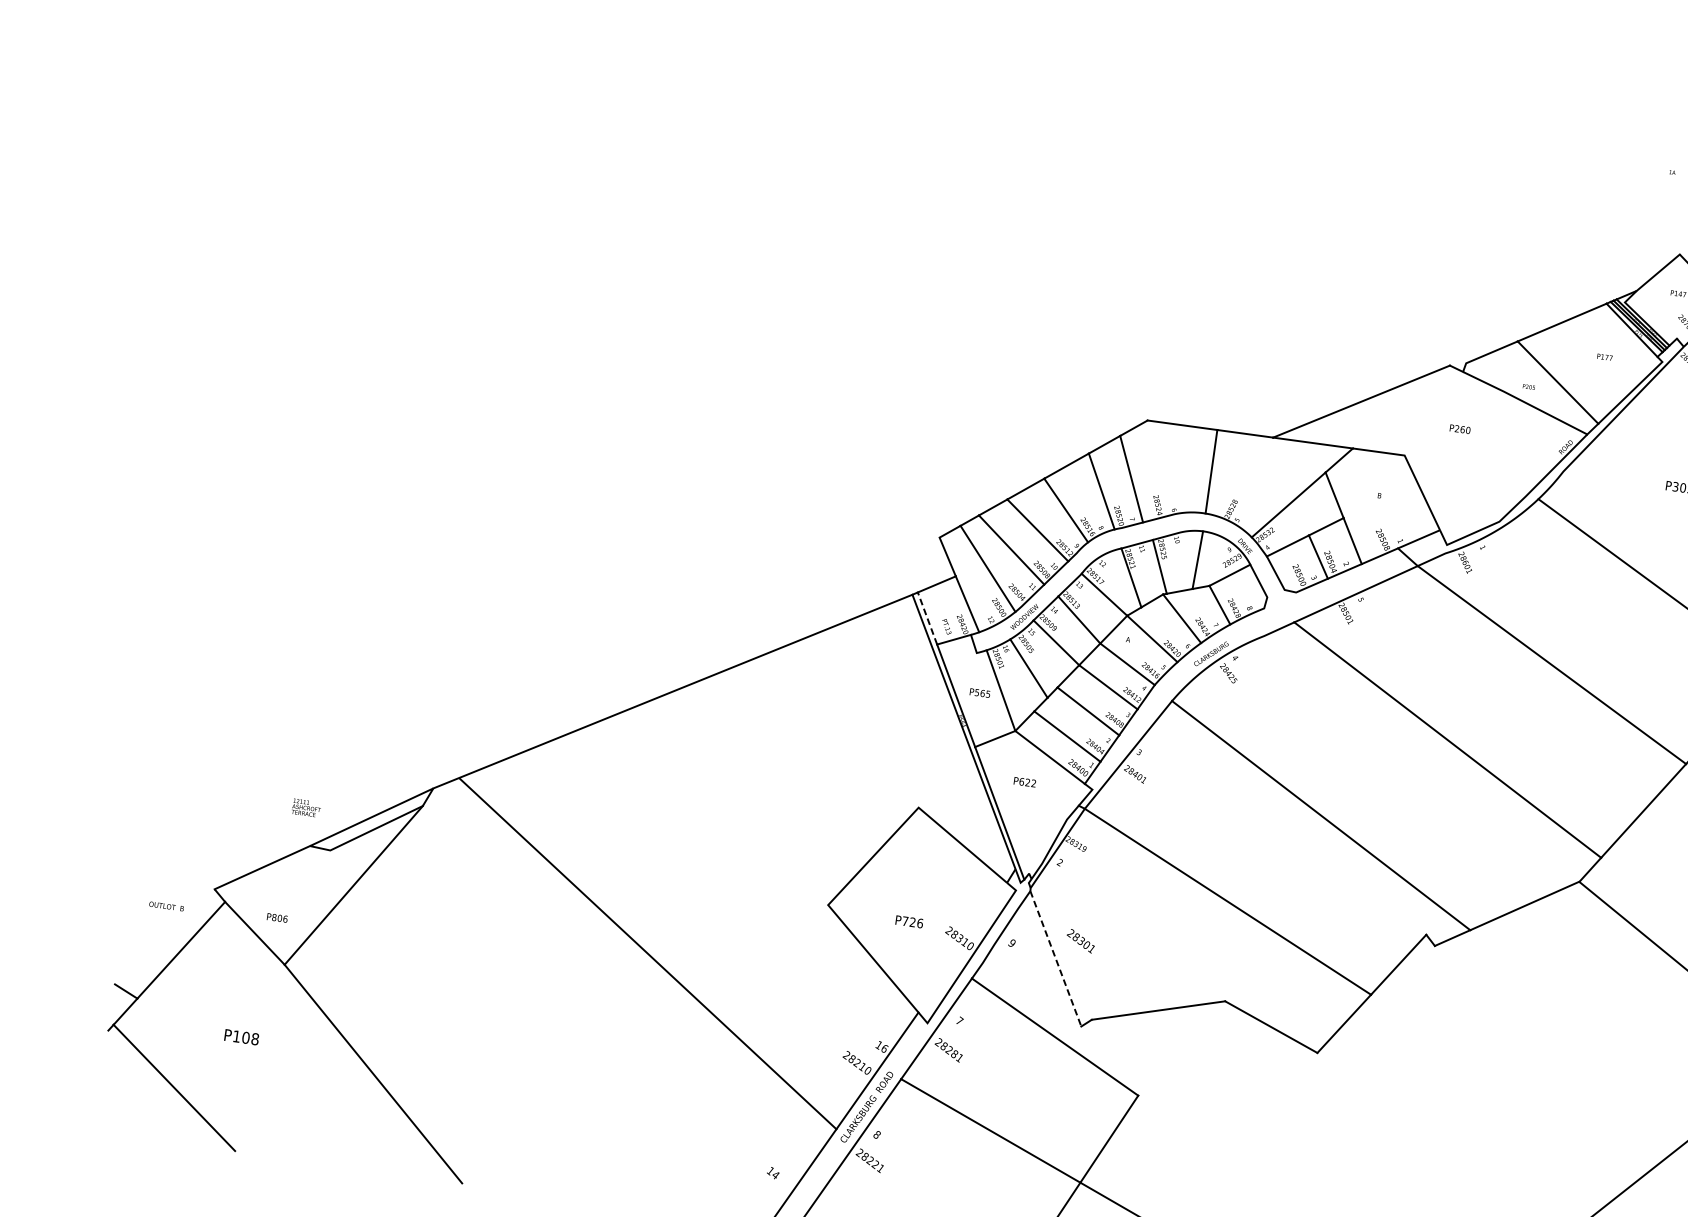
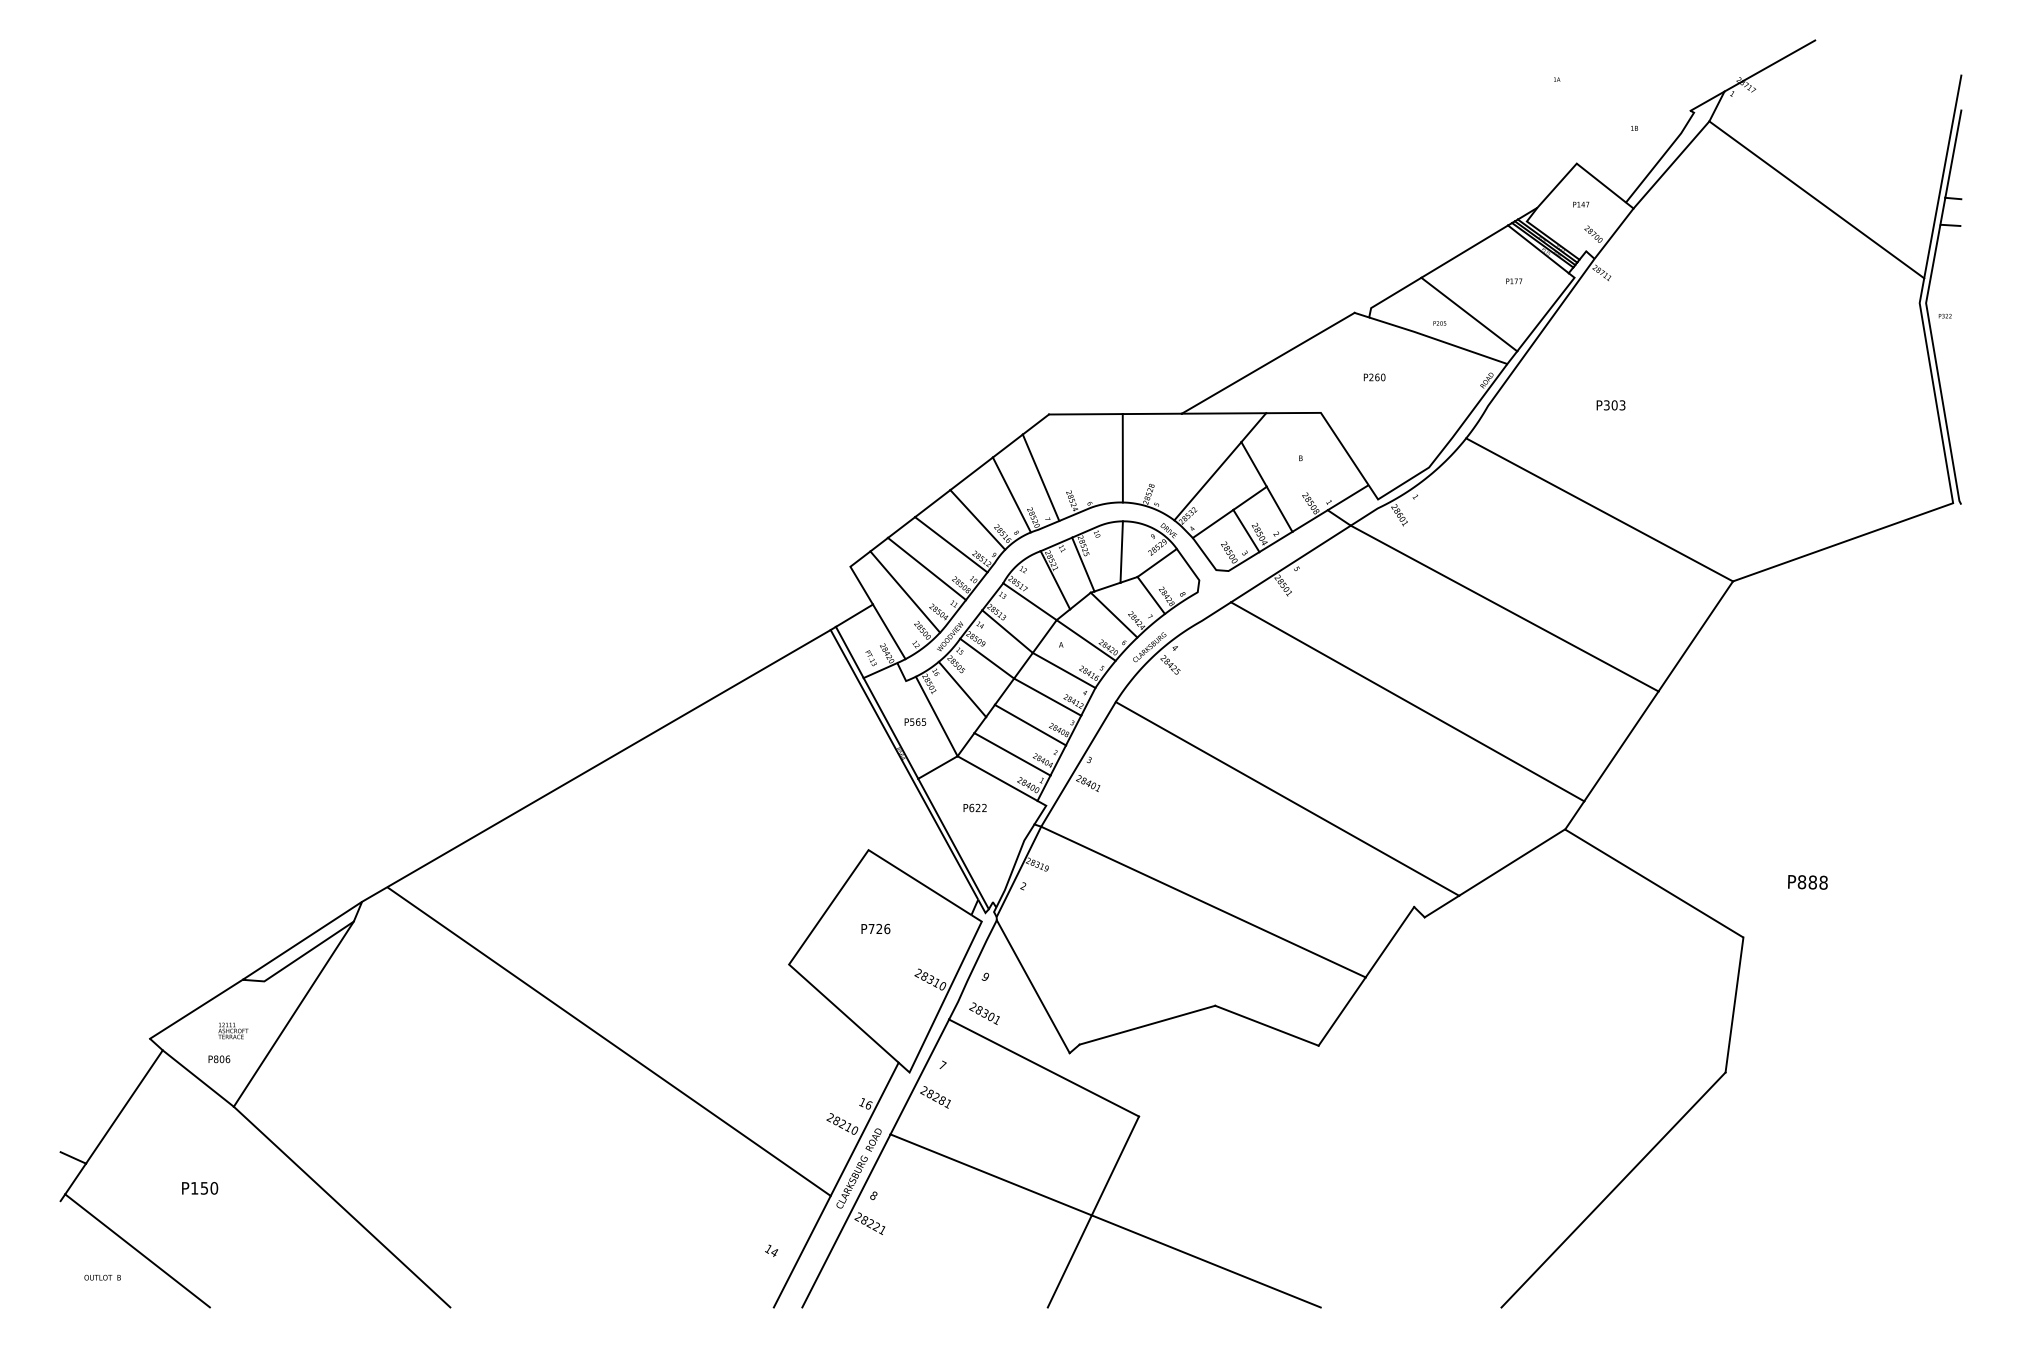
line: (927, 618) -> (849, 652), dashed -> solid
text: (306, 807) -> (233, 1030), moved
text: (166, 906) -> (102, 1277), moved
text: (909, 922) -> (875, 929), moved
text: (1080, 940) -> (984, 1013), moved
line: (1056, 958) -> (1033, 986), dashed -> solid
text: (250, 1038) -> (209, 1188), P108 -> P150

